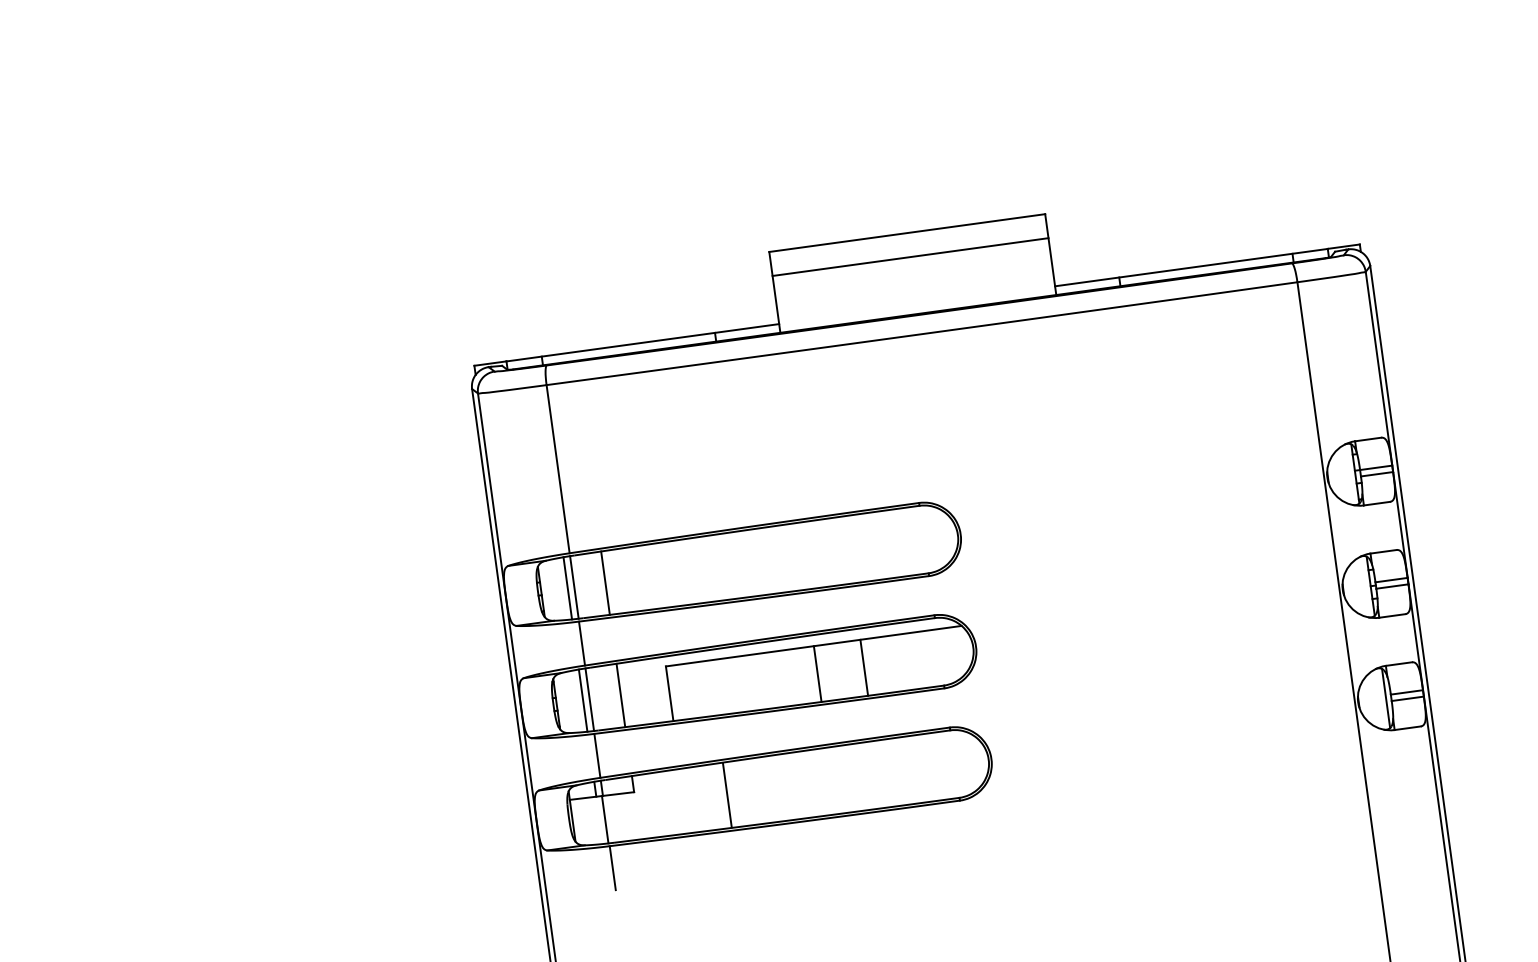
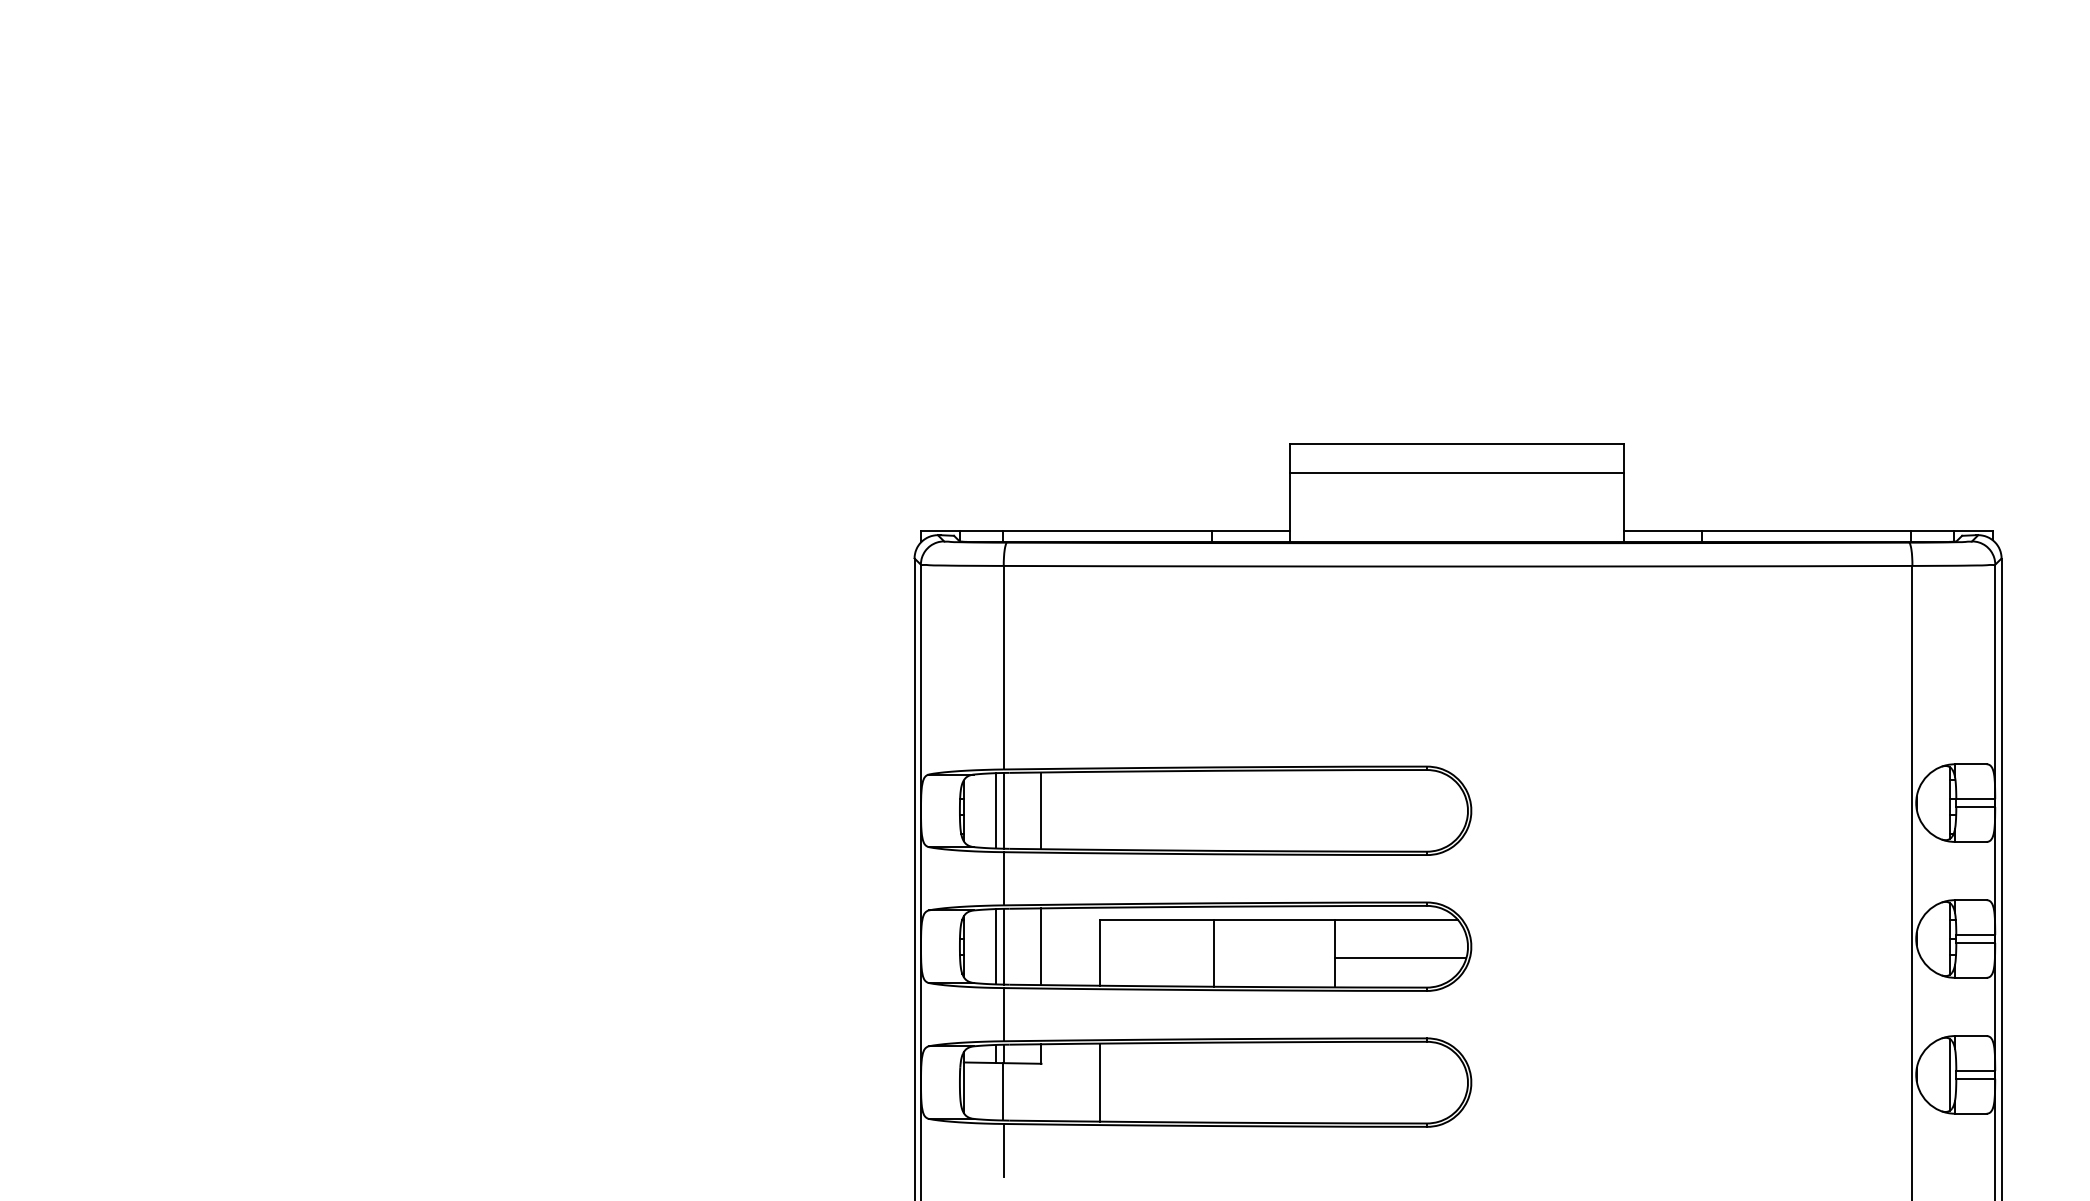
line: (918, 664) -> (1400, 958), added
line: (817, 673) -> (1213, 952), moved
line: (727, 795) -> (1099, 1082), moved

